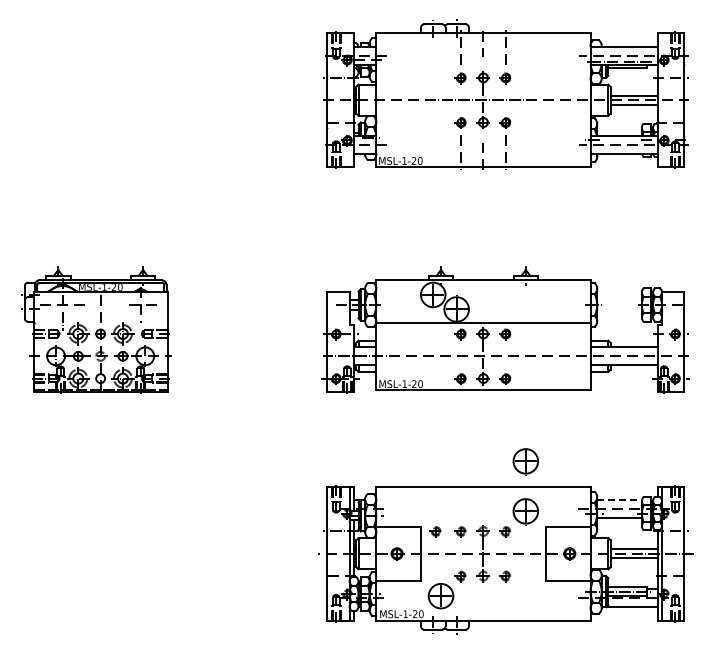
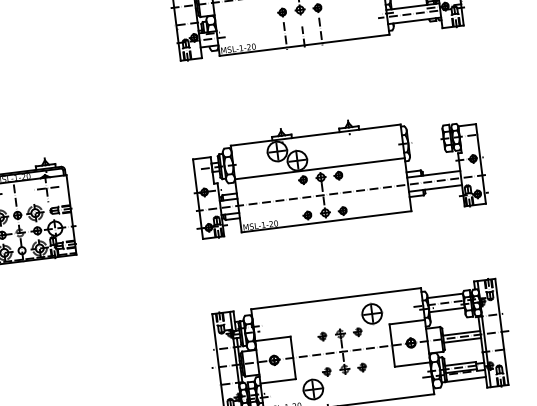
part: (525, 461) -> (366, 274), removed
line: (620, 500) -> (446, 295), dashed -> solid
part: (435, 531) -> (302, 338), removed

